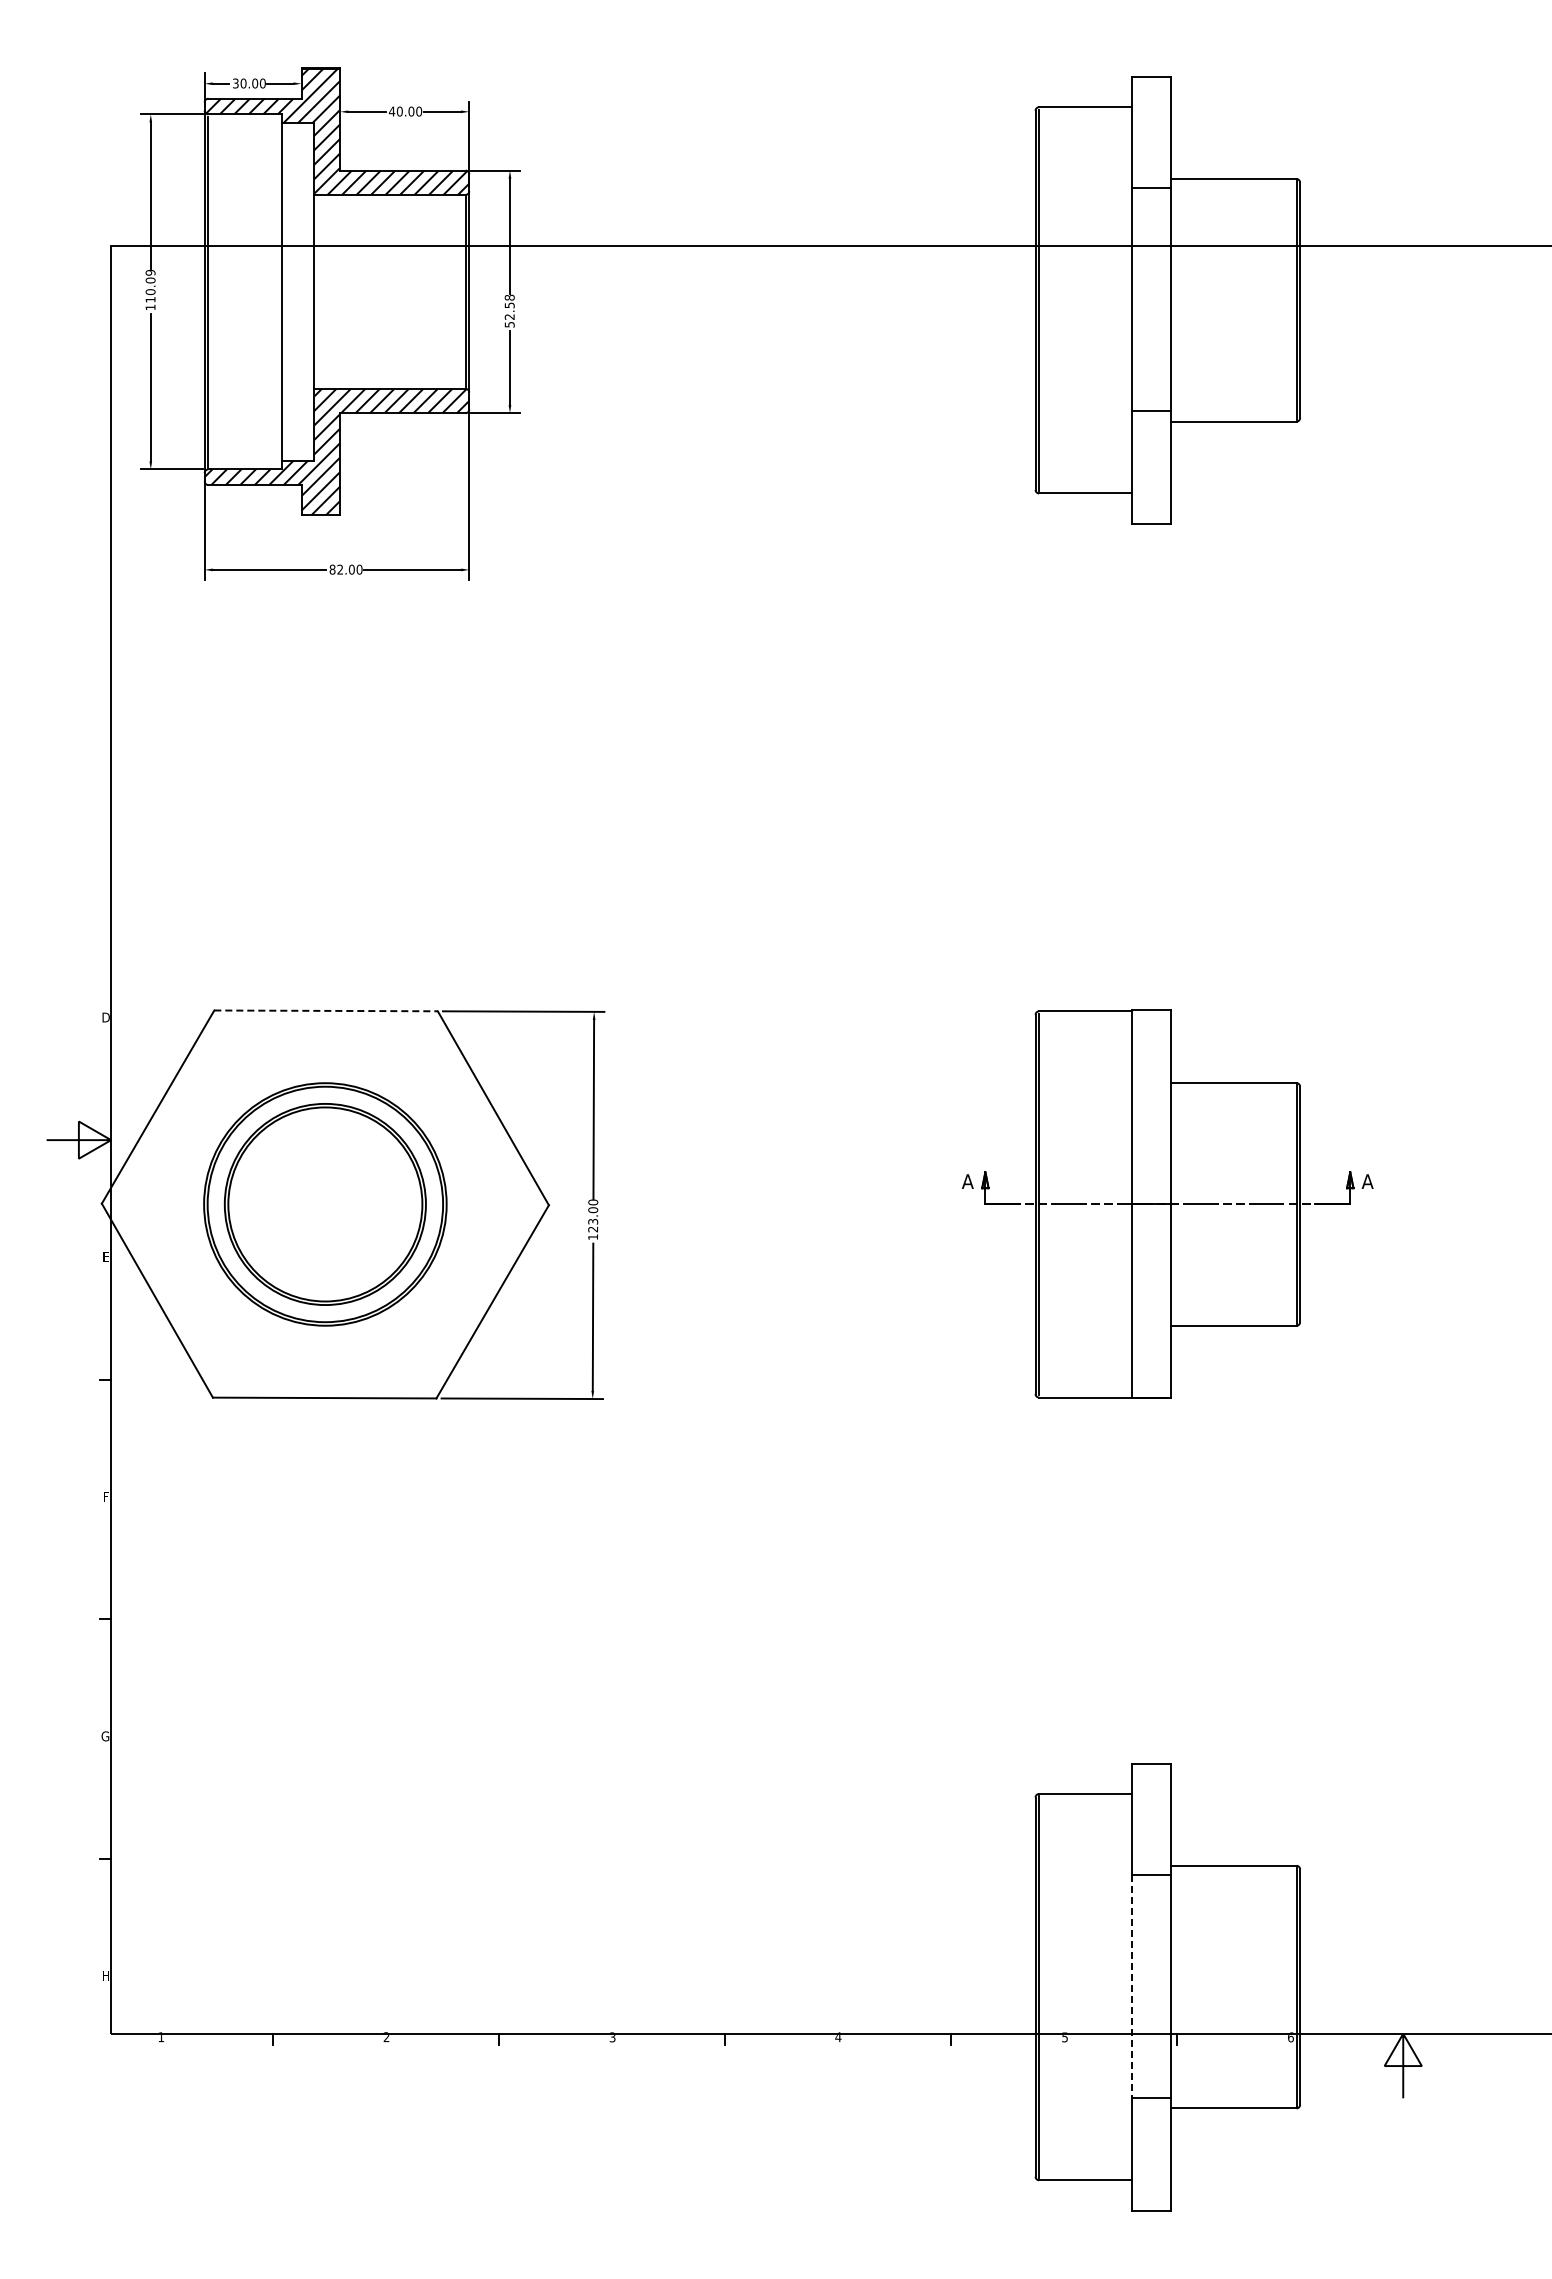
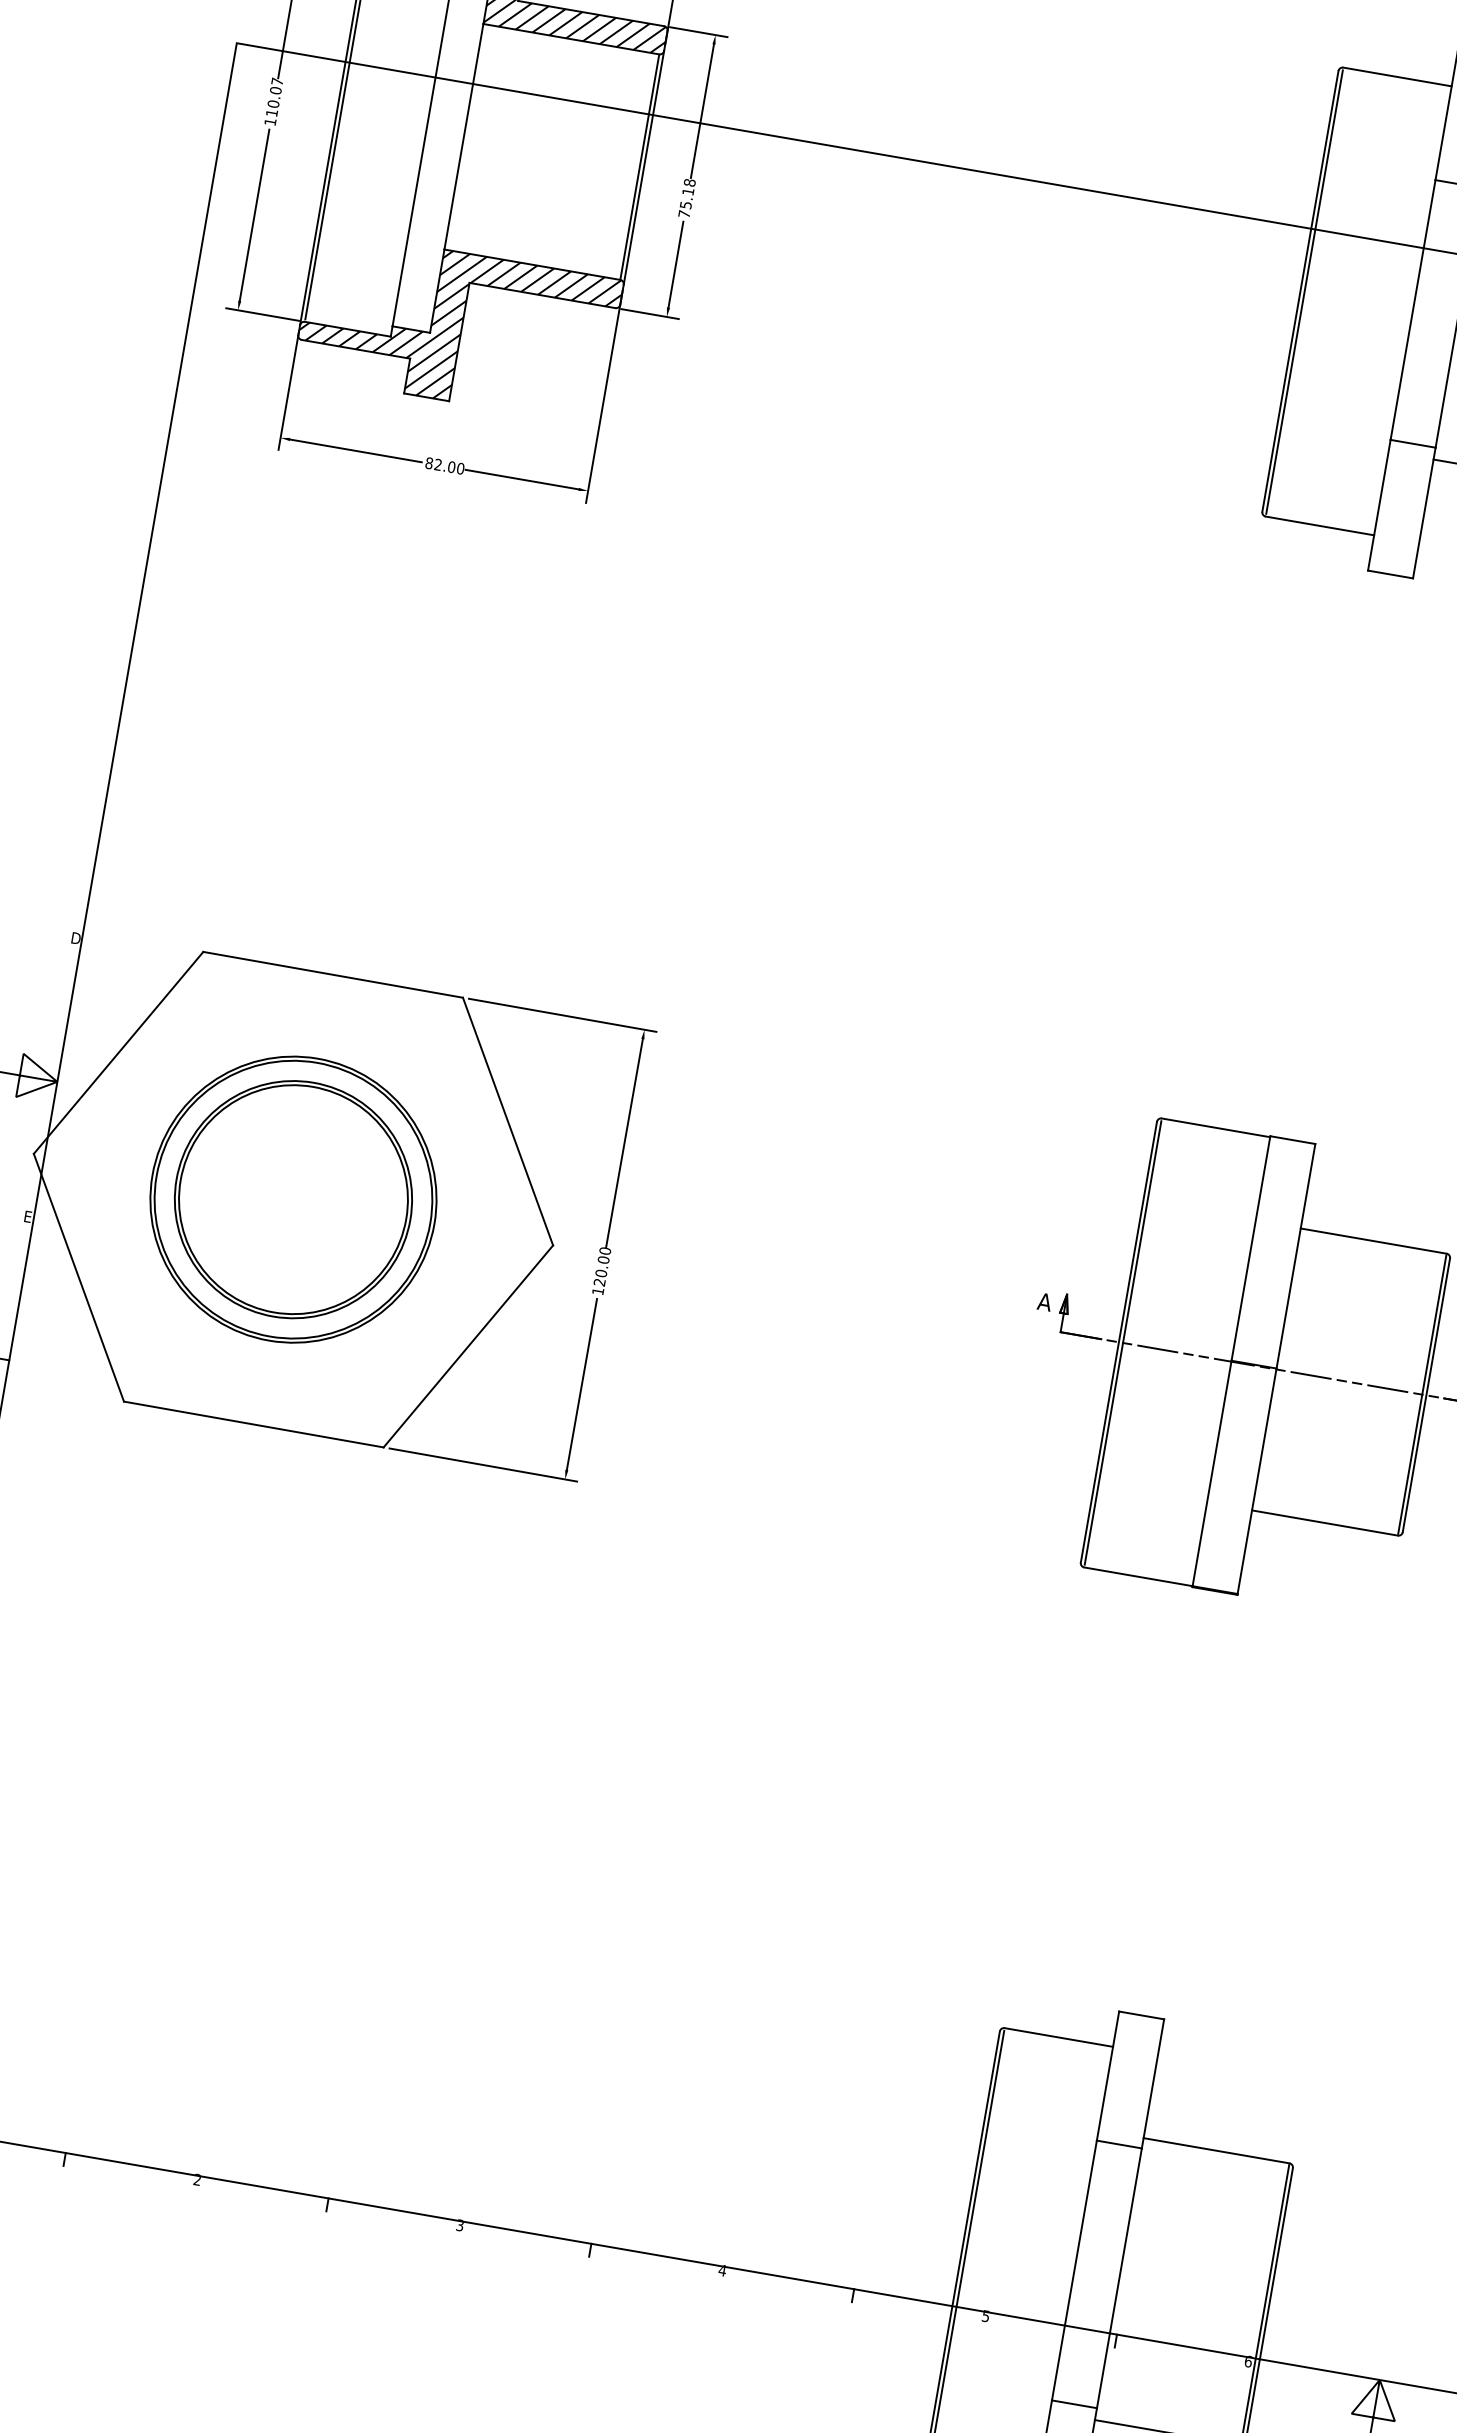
text: (150, 272) -> (277, 81), 110.09 -> 110.07
text: (509, 314) -> (686, 202), 52.58 -> 75.18
line: (326, 1010) -> (333, 974), dashed -> solid
text: (593, 1221) -> (601, 1273), 123.00 -> 120.00
line: (1132, 1986) -> (1074, 2270), dashed -> solid

